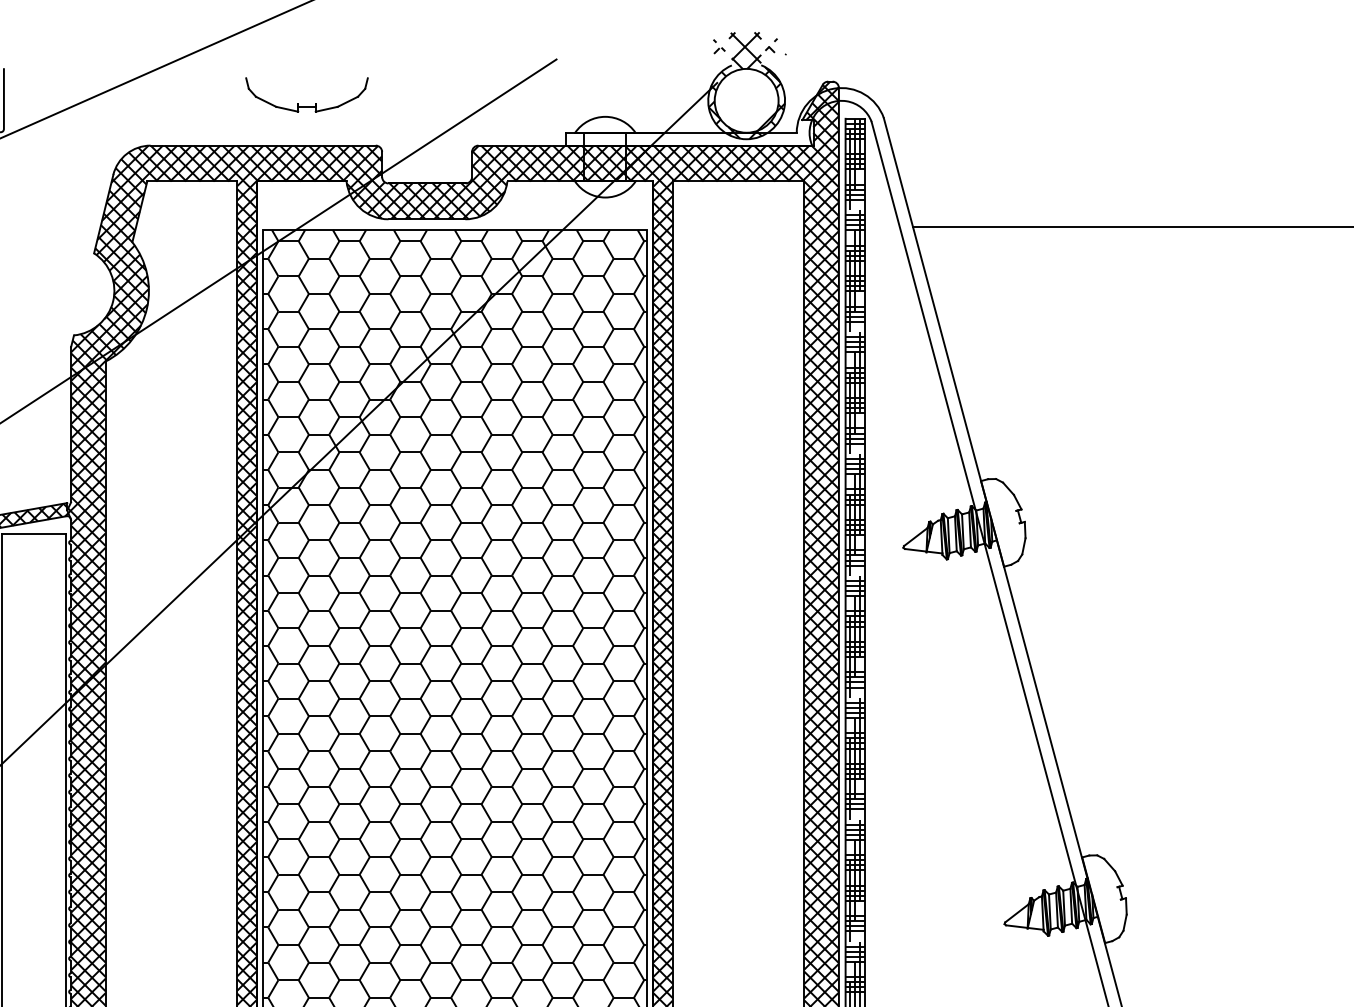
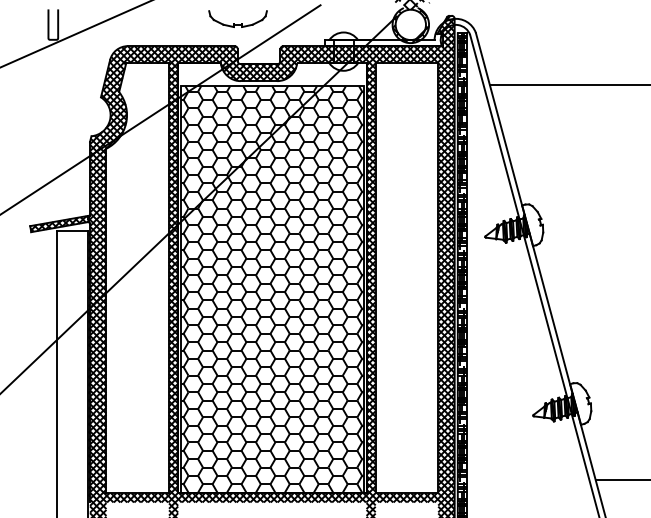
part: (305, 93) -> (237, 18), moved

